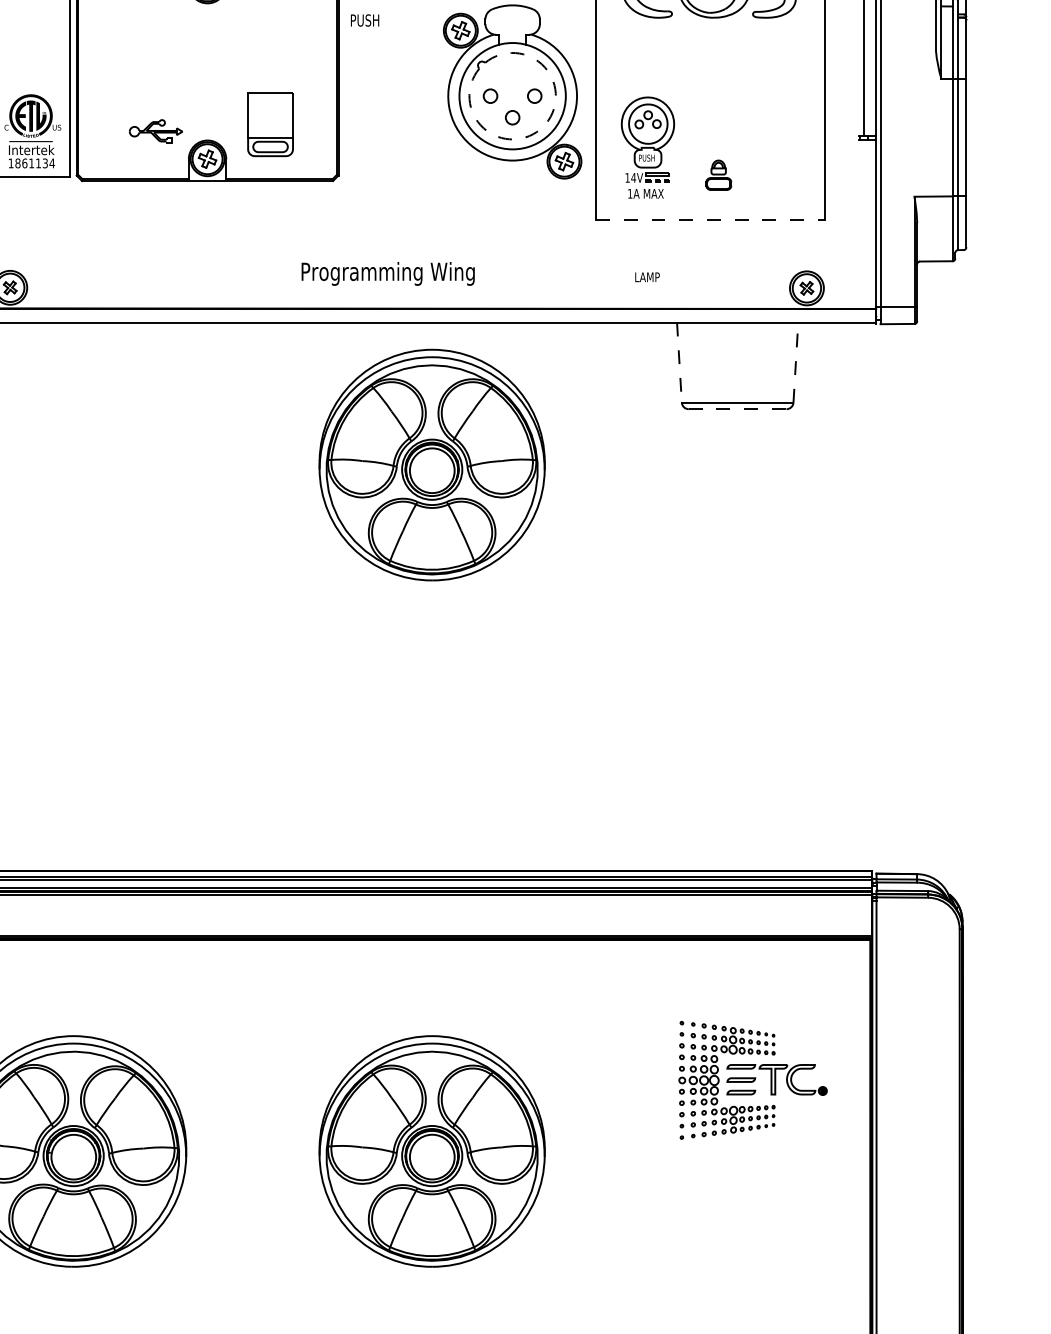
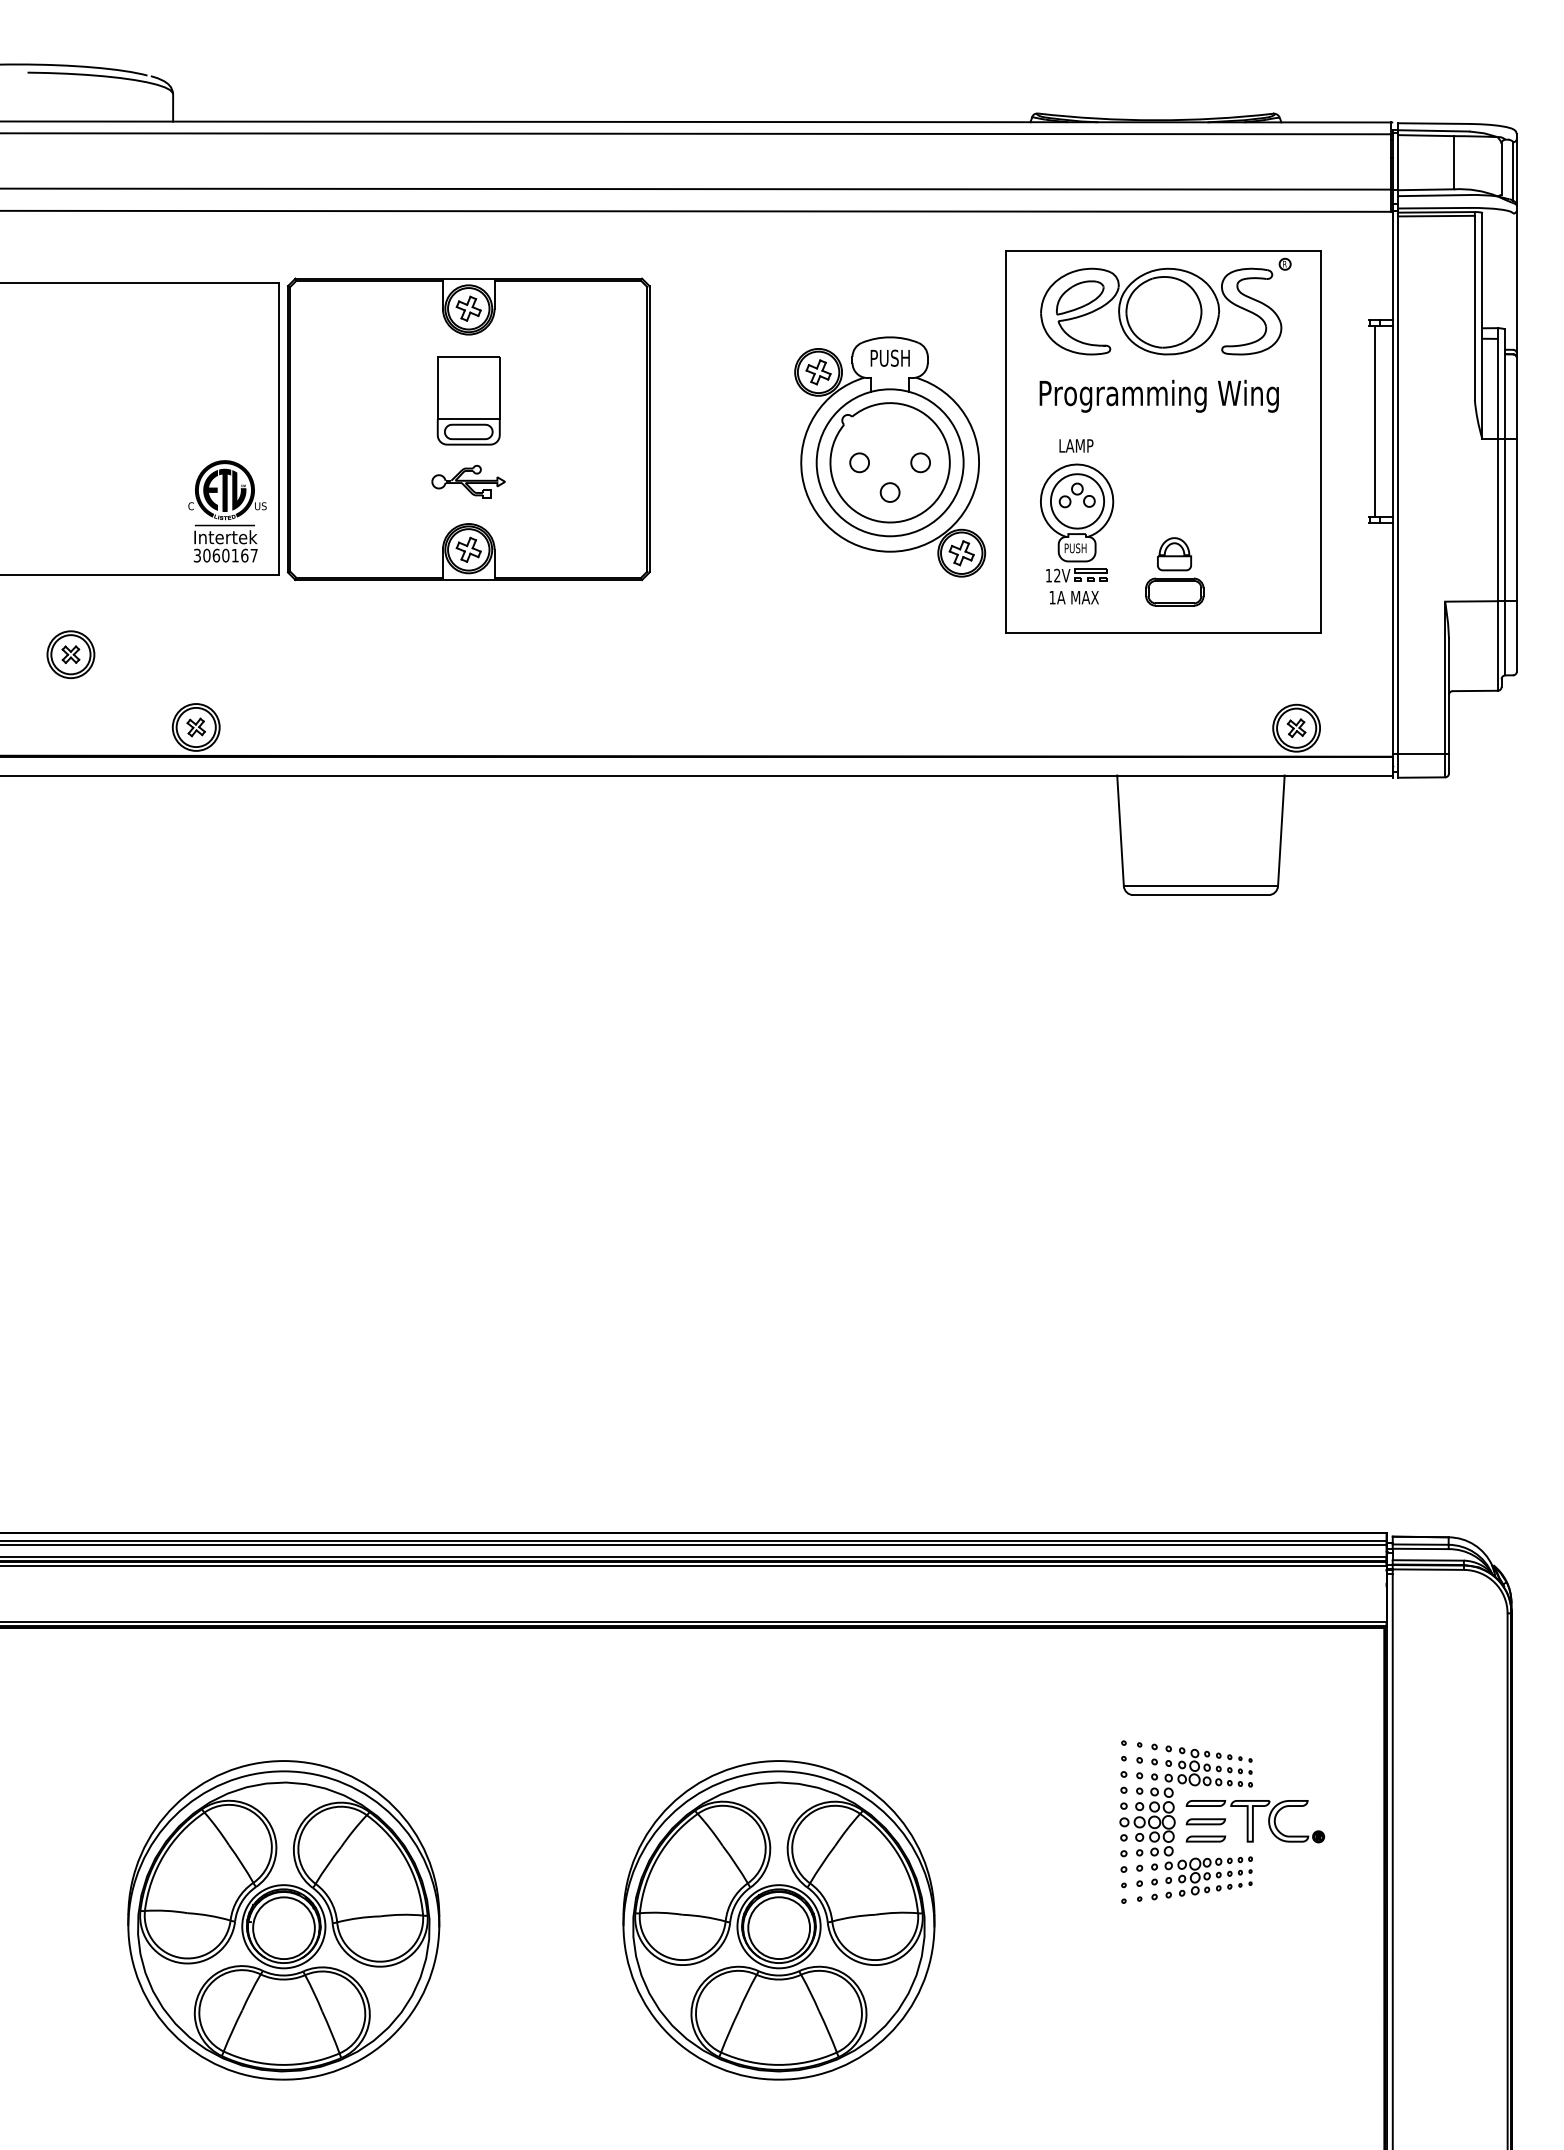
text: (364, 19) -> (889, 357), moved
part: (270, 124) -> (468, 400), moved
arc: (543, 127) -> (932, 505), dashed -> solid
part: (155, 131) -> (468, 481), moved
text: (31, 163) -> (225, 555), 1861134 -> 3060167
part: (718, 174) -> (1174, 571), size x1.67
text: (633, 177) -> (1056, 575), 14V -> 12V
line: (710, 219) -> (1163, 633), dashed -> solid
text: (387, 273) -> (1158, 395), moved
text: (647, 276) -> (1076, 445), moved
line: (795, 362) -> (1281, 830), dashed -> solid
line: (679, 363) -> (1120, 831), dashed -> solid
line: (737, 409) -> (1200, 895), dashed -> solid
part: (431, 465) -> (778, 972), removed

